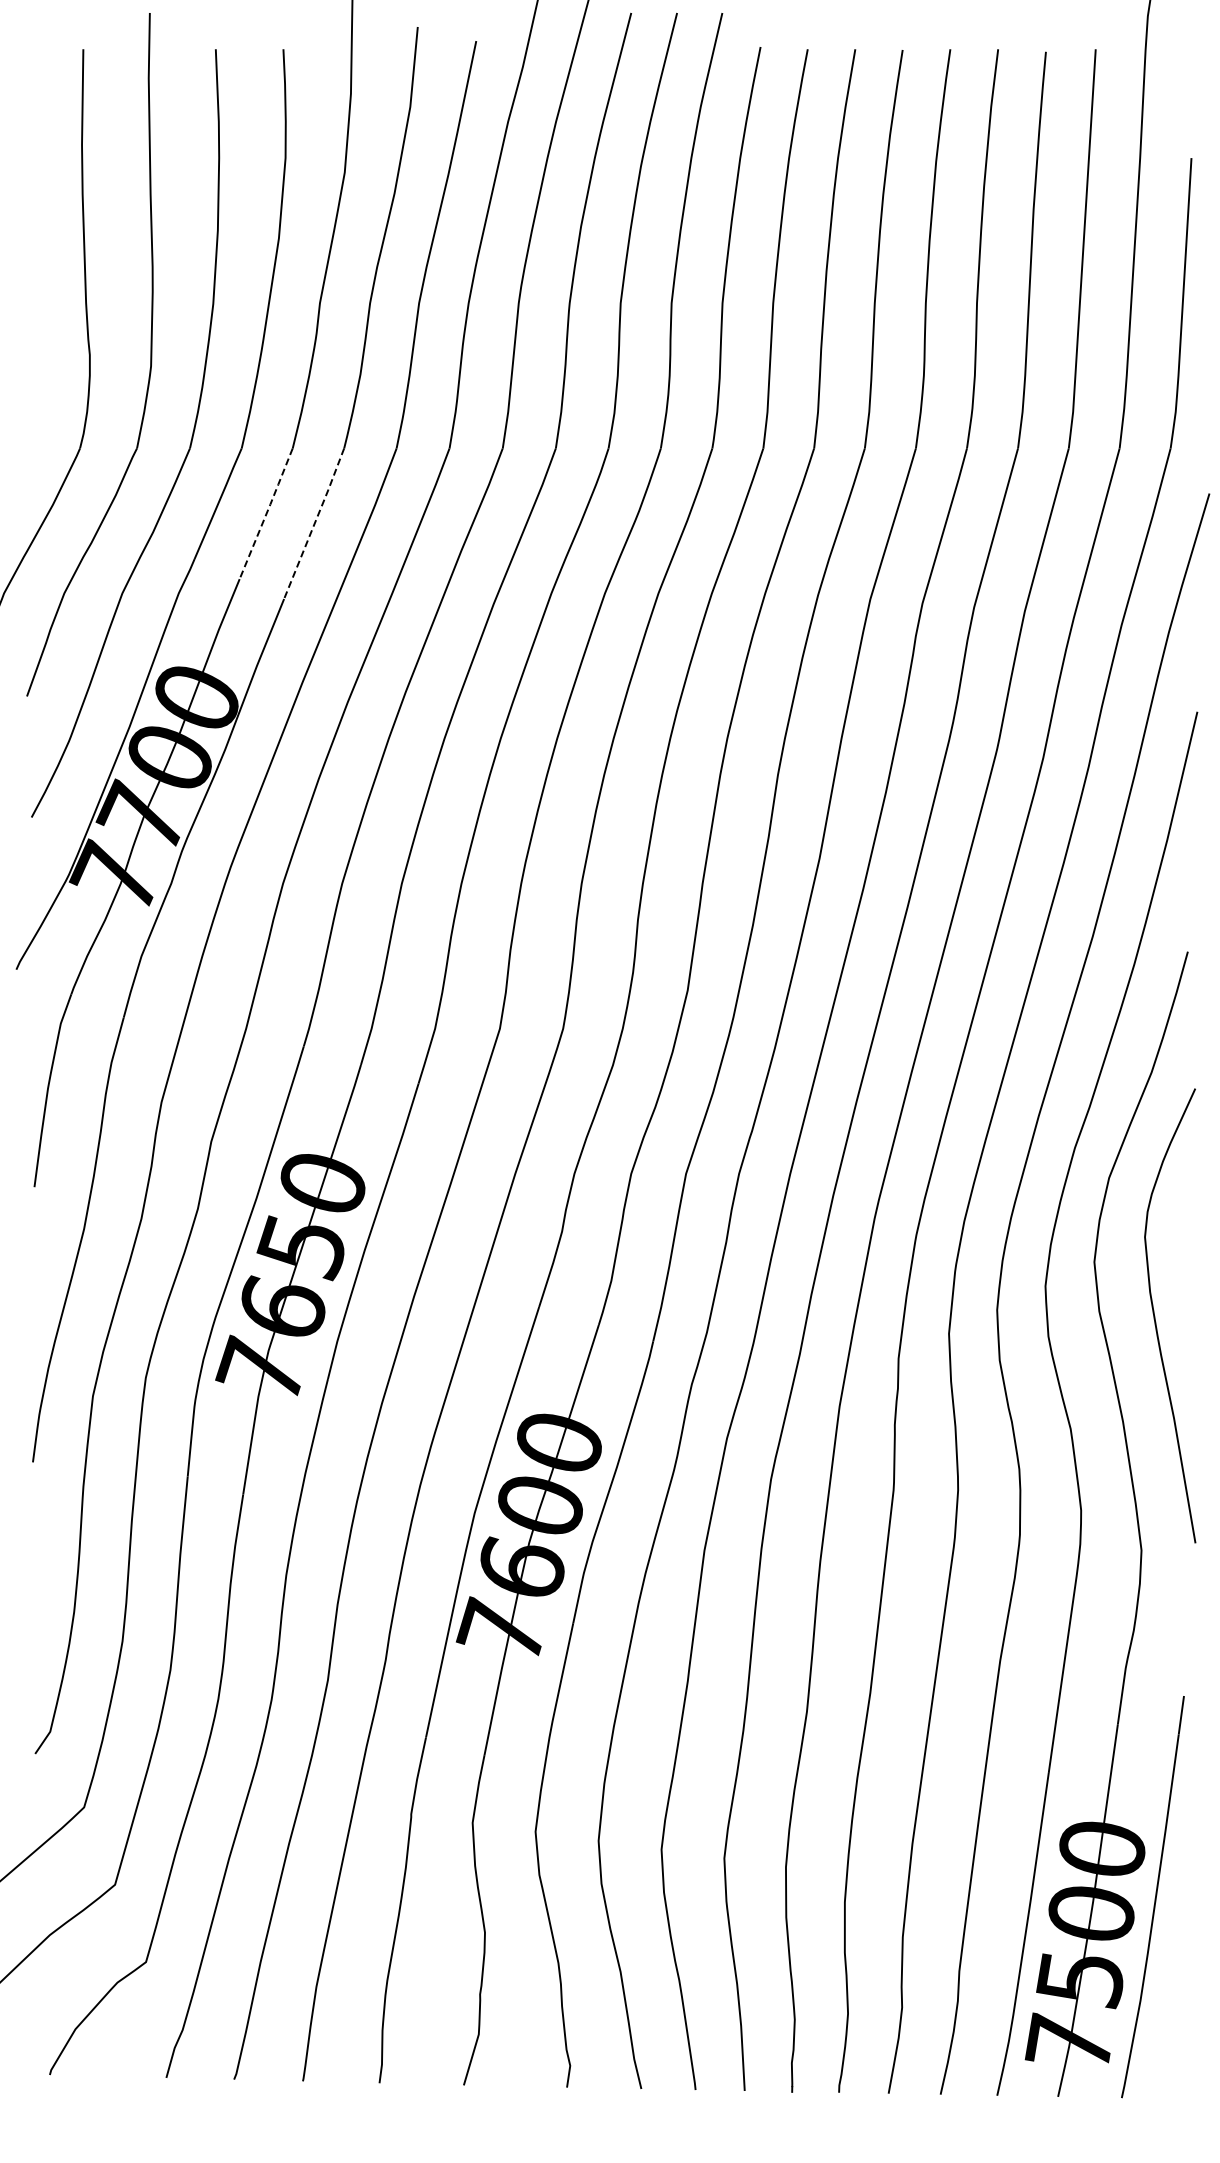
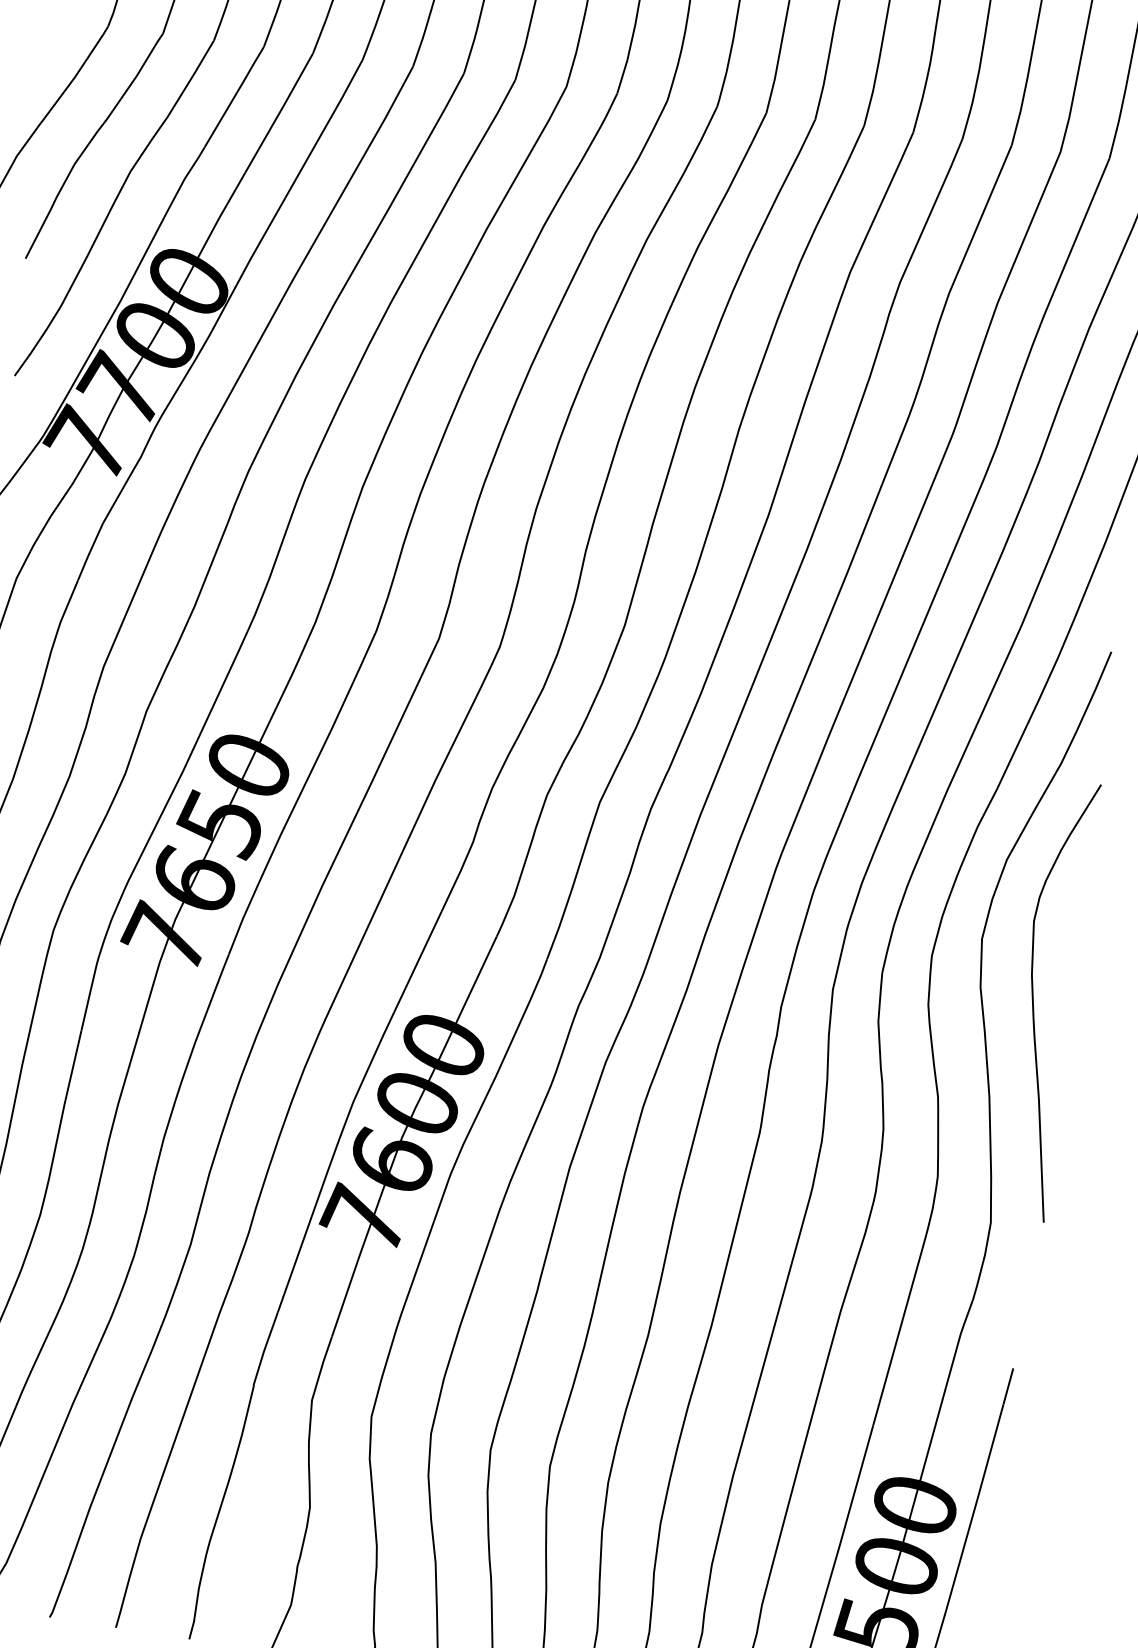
line: (266, 512) -> (279, 111), dashed -> solid
line: (314, 523) -> (324, 128), dashed -> solid

